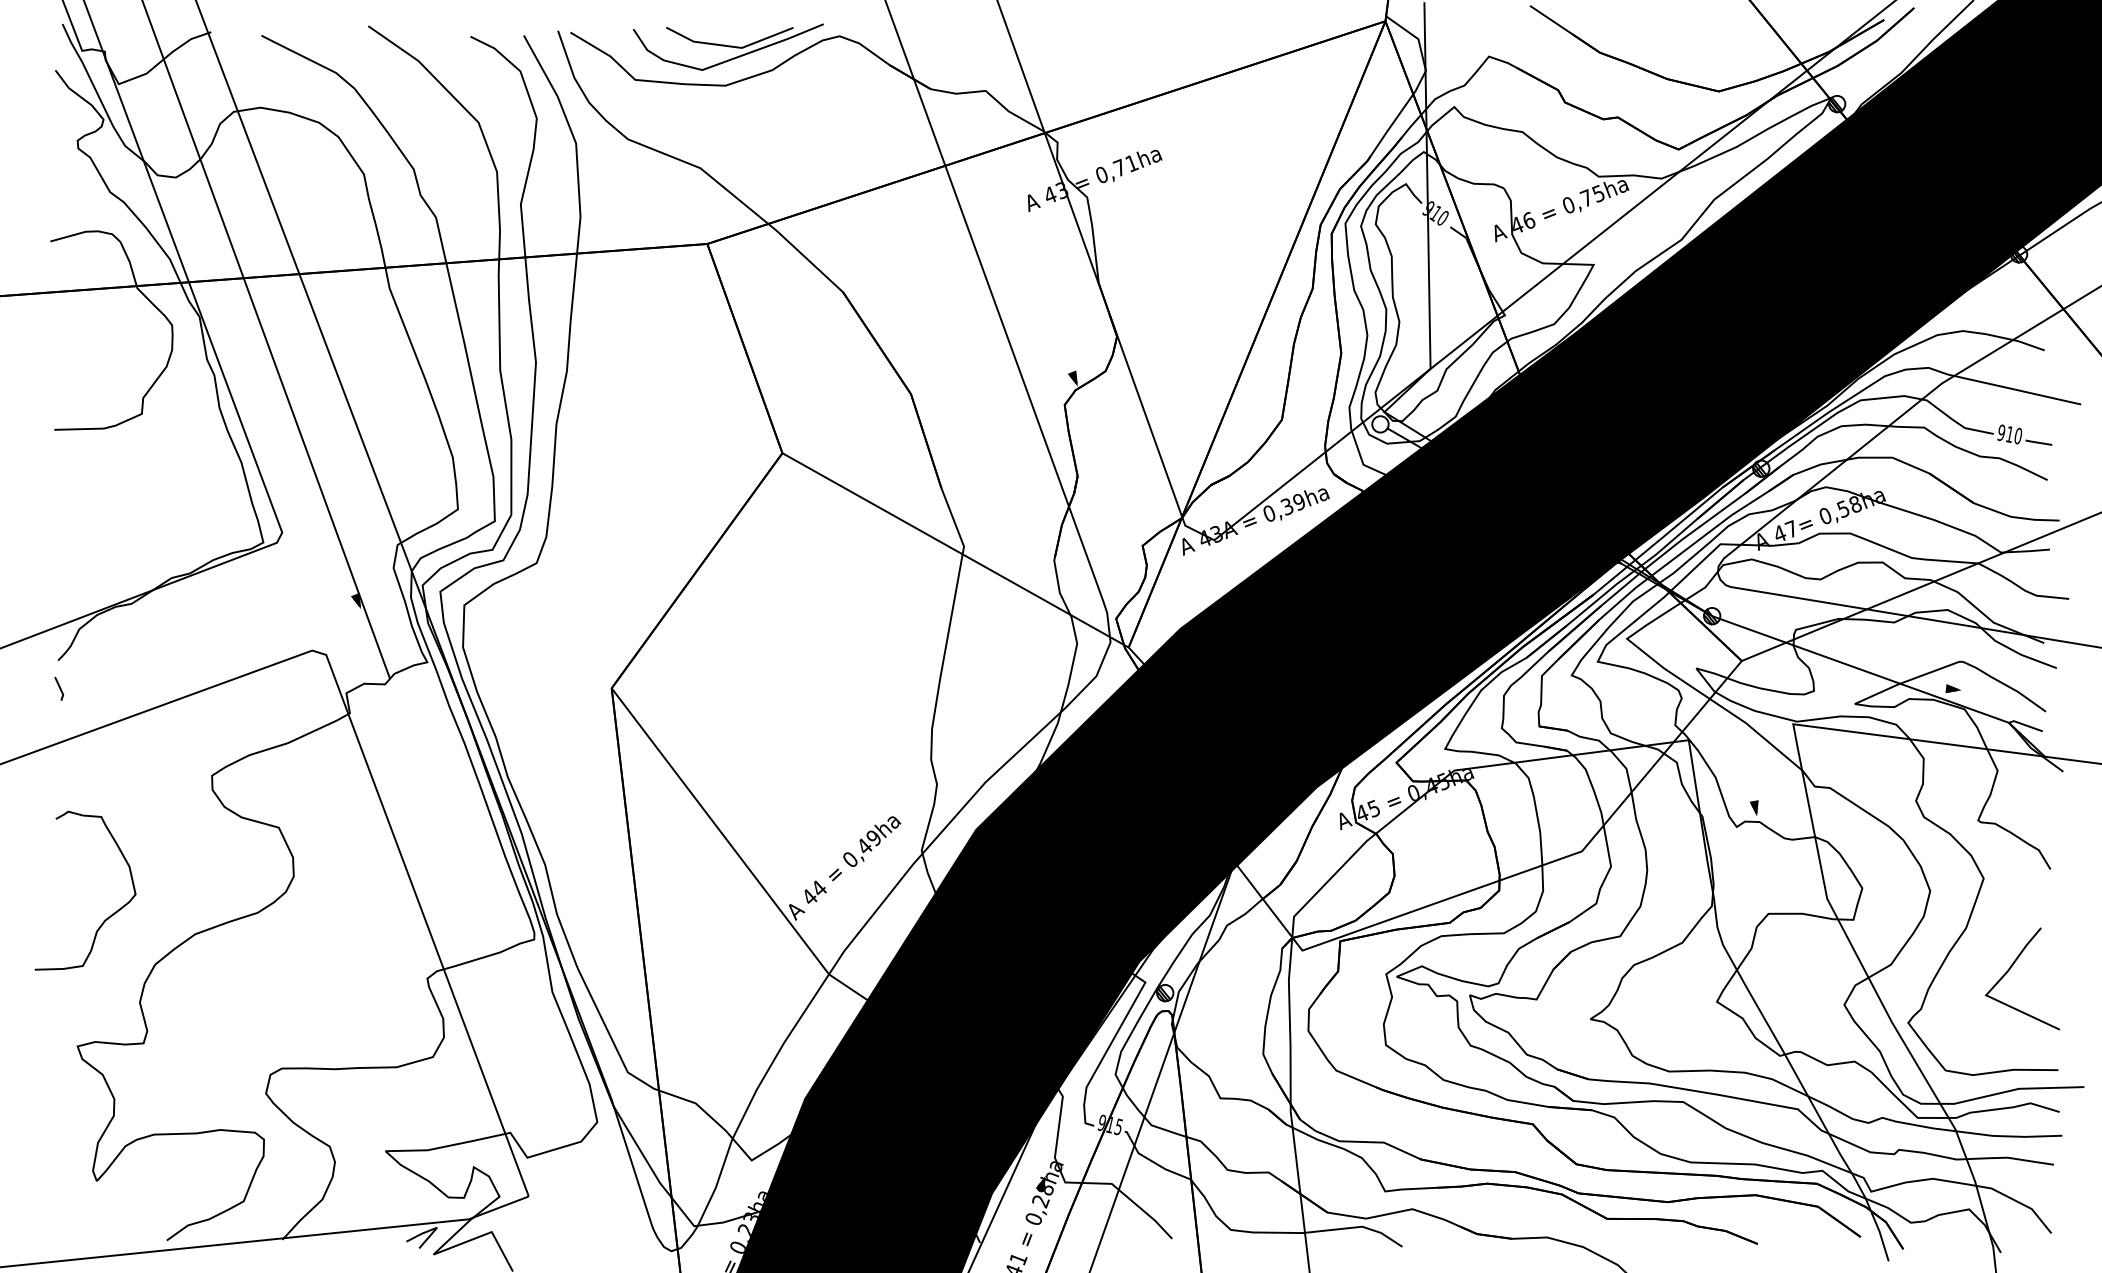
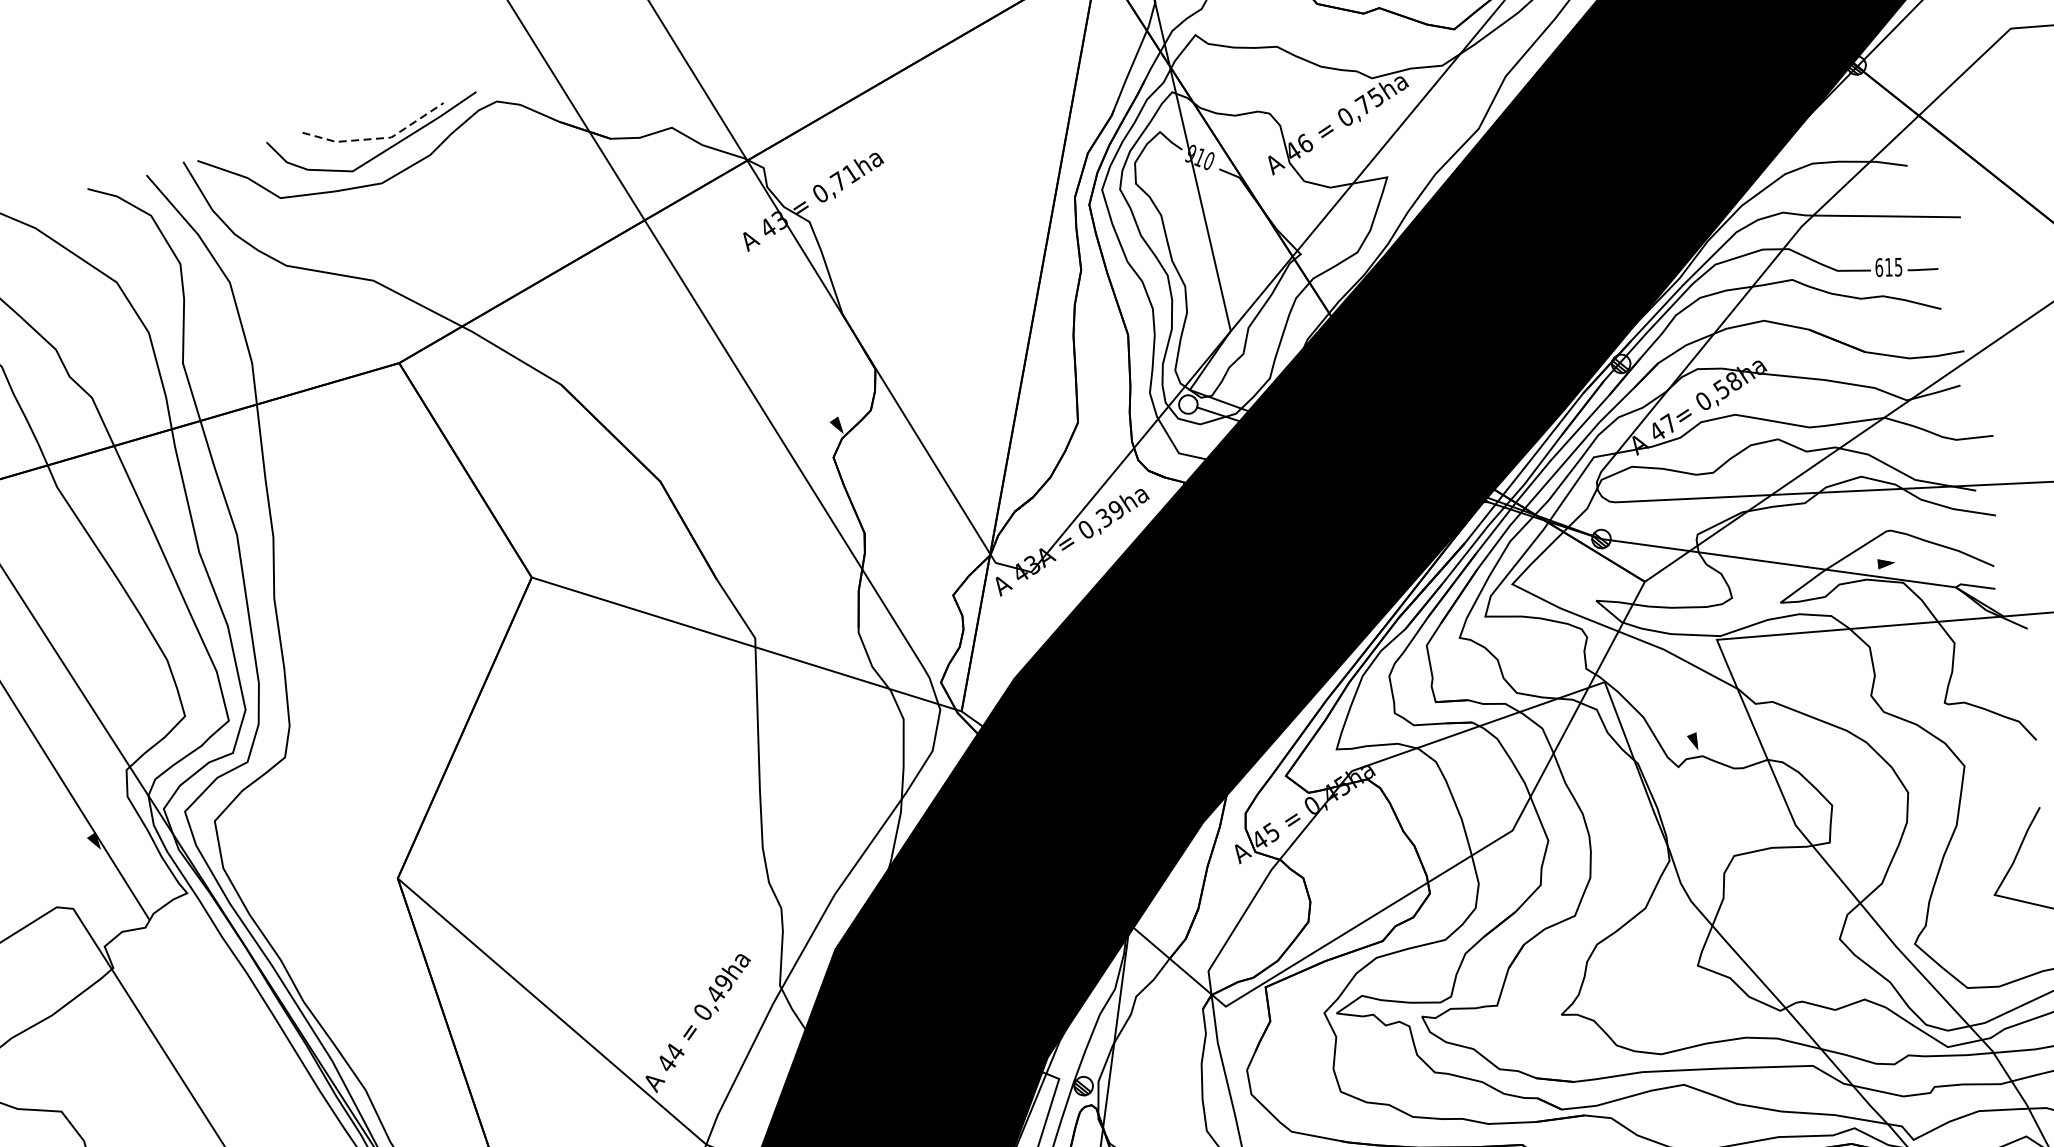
line: (730, 46) -> (378, 138), solid -> dashed
text: (2009, 434) -> (1888, 267), 910 -> 615

